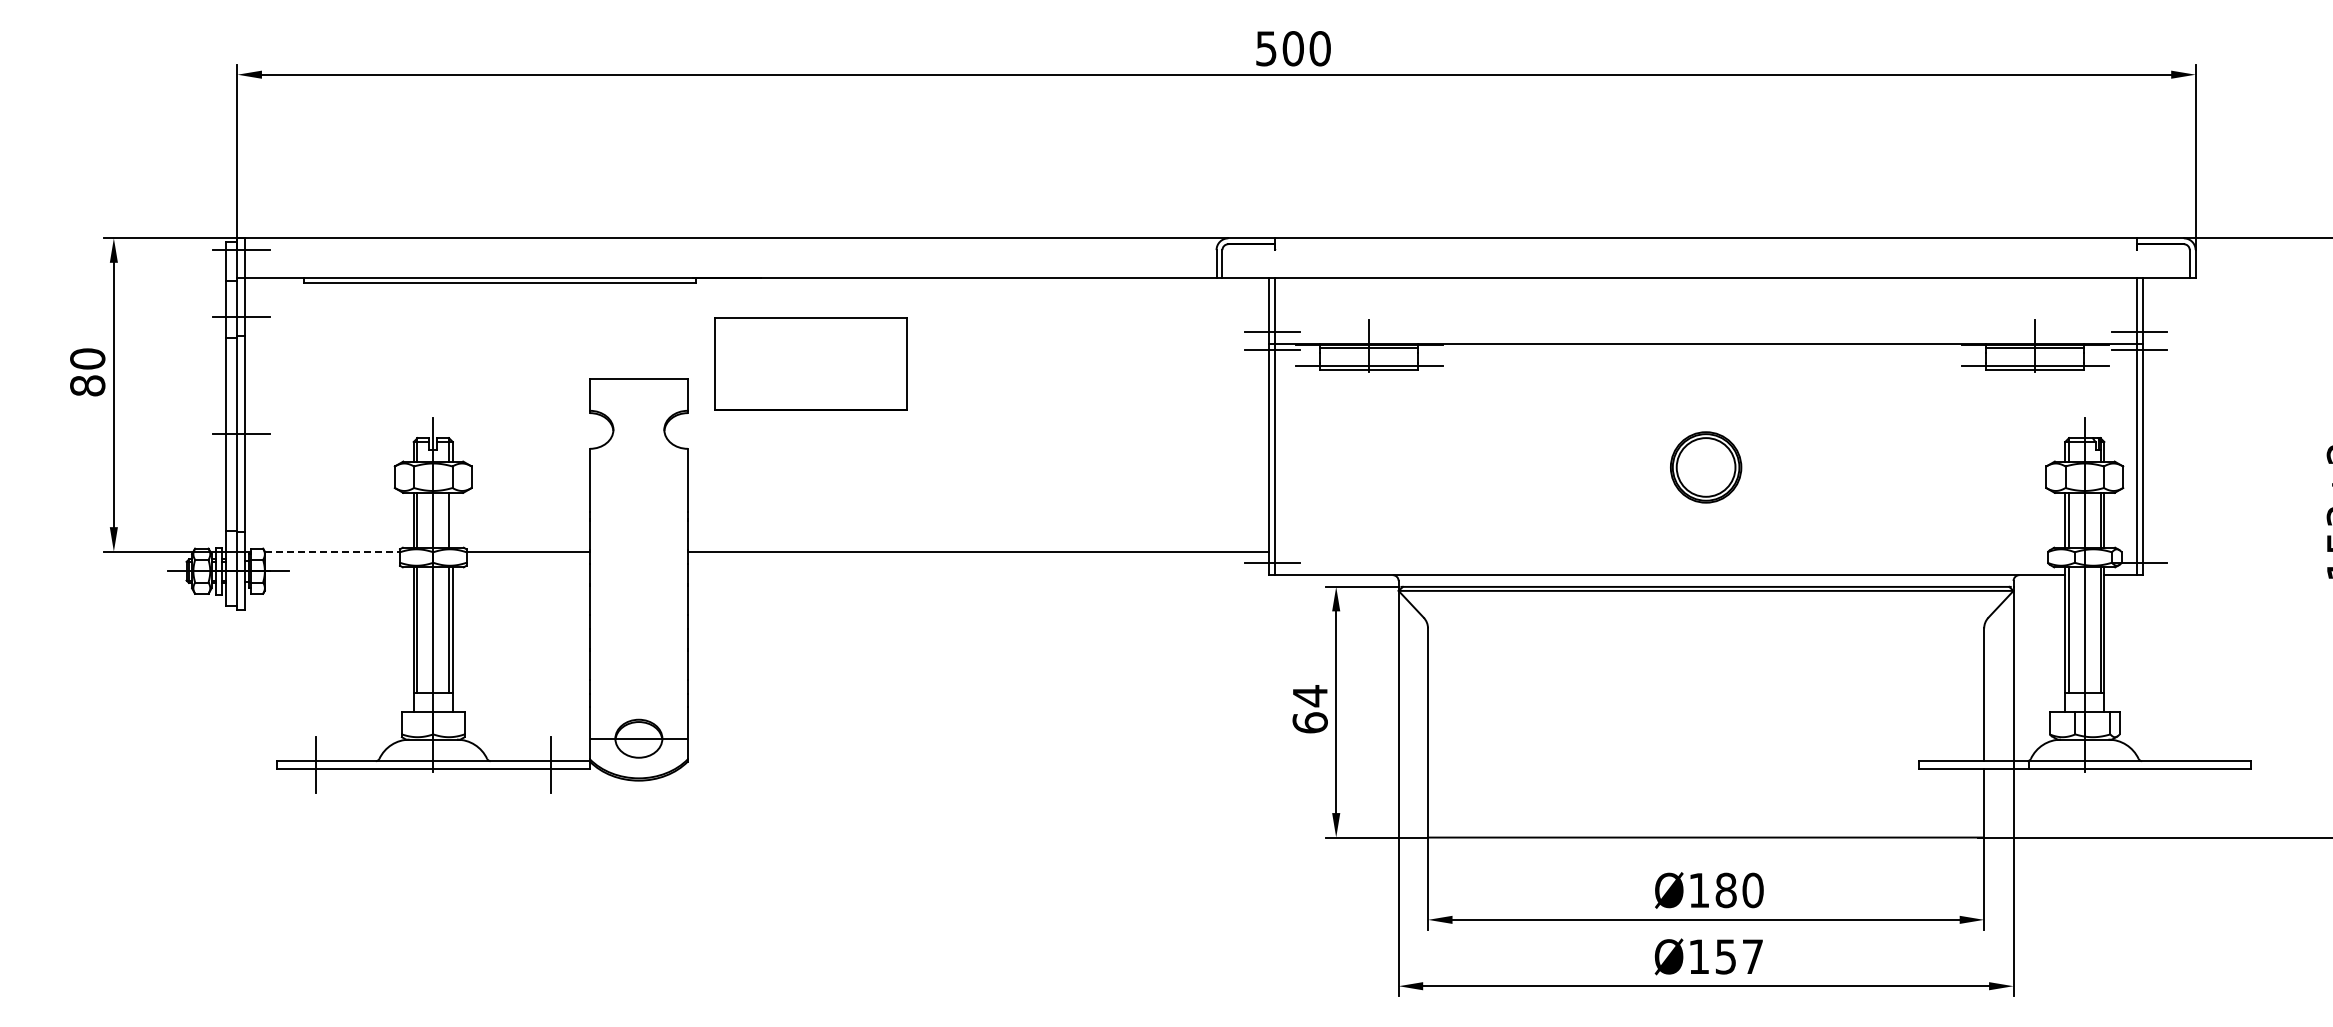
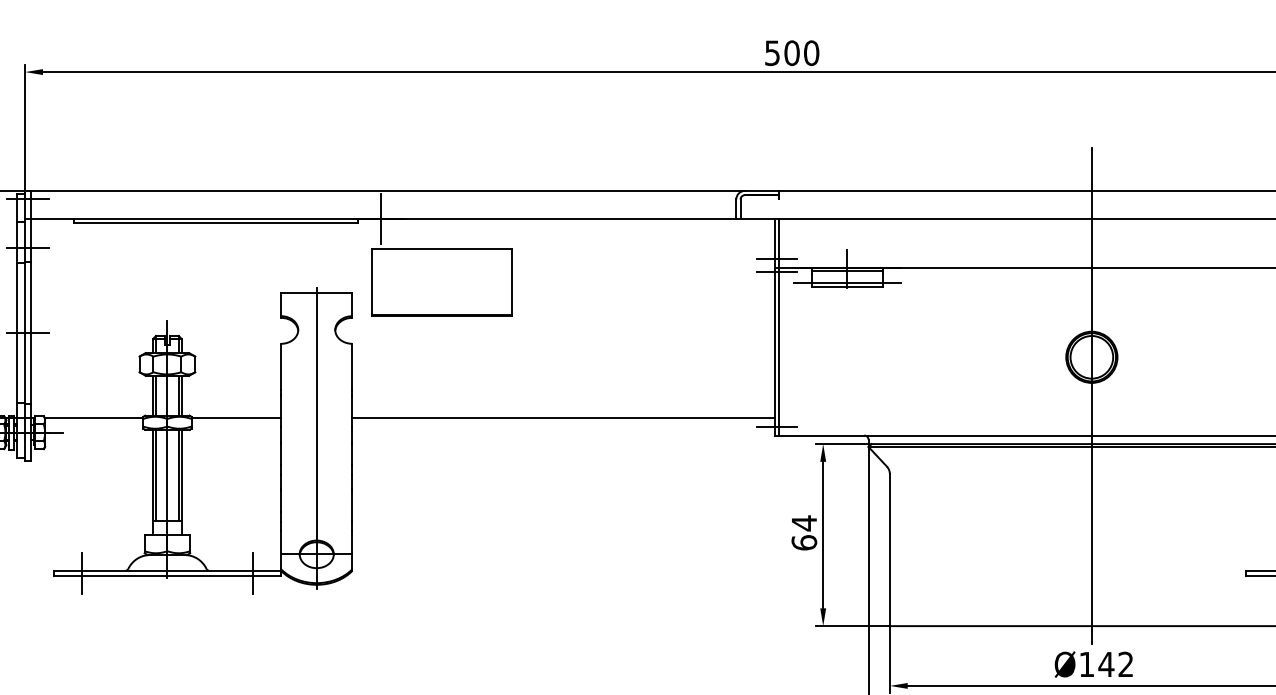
line: (727, 277) -> (381, 219), added
line: (452, 519) -> (181, 395), added
line: (1706, 520) -> (1092, 395), added
line: (332, 551) -> (94, 418), dashed -> solid
line: (638, 578) -> (316, 437), added
text: (1739, 890) -> (1116, 664), 180 -> 142

